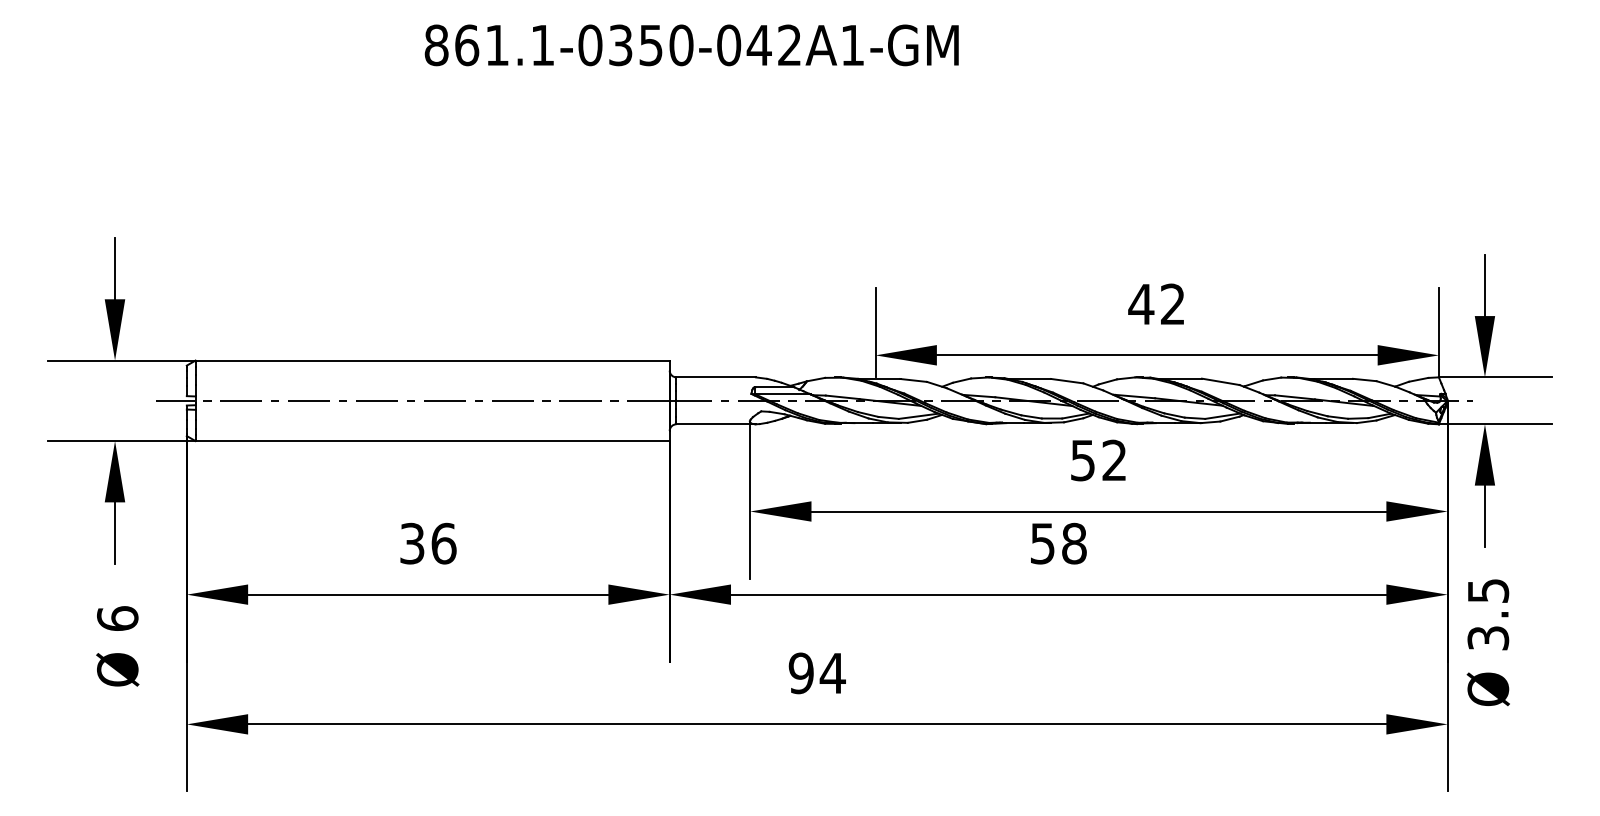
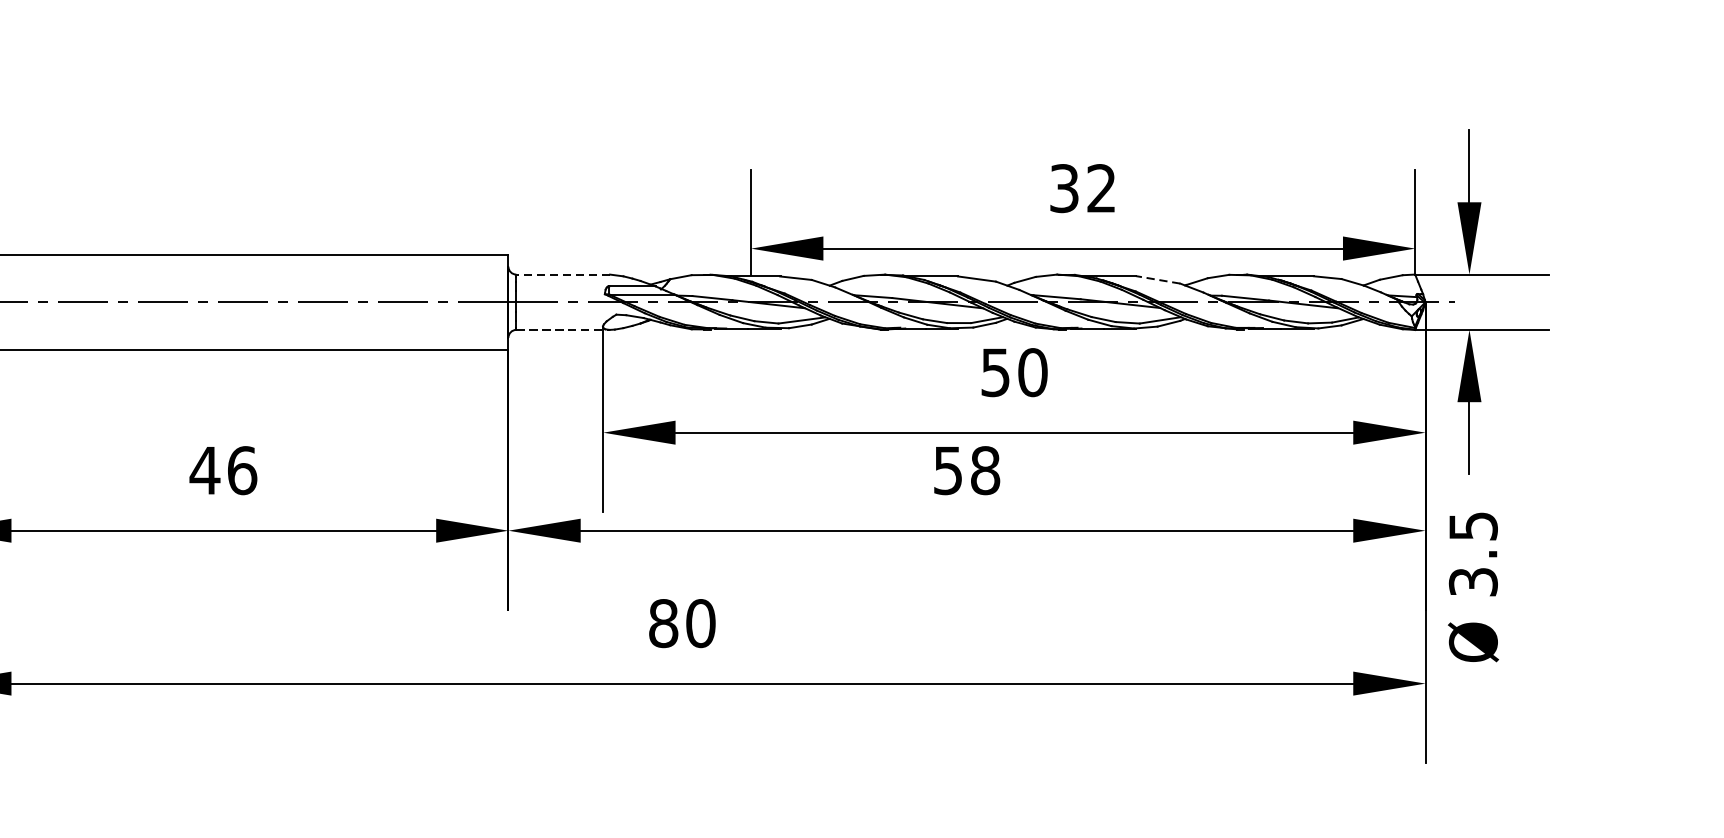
text: (1141, 304) -> (1064, 188), 42 -> 32
line: (716, 377) -> (563, 274), solid -> dashed
line: (1220, 381) -> (1157, 279), solid -> dashed
line: (716, 424) -> (563, 330), solid -> dashed
text: (1114, 460) -> (1032, 372), 52 -> 50
text: (412, 543) -> (205, 470), 36 -> 46
text: (816, 673) -> (681, 623), 94 -> 80

